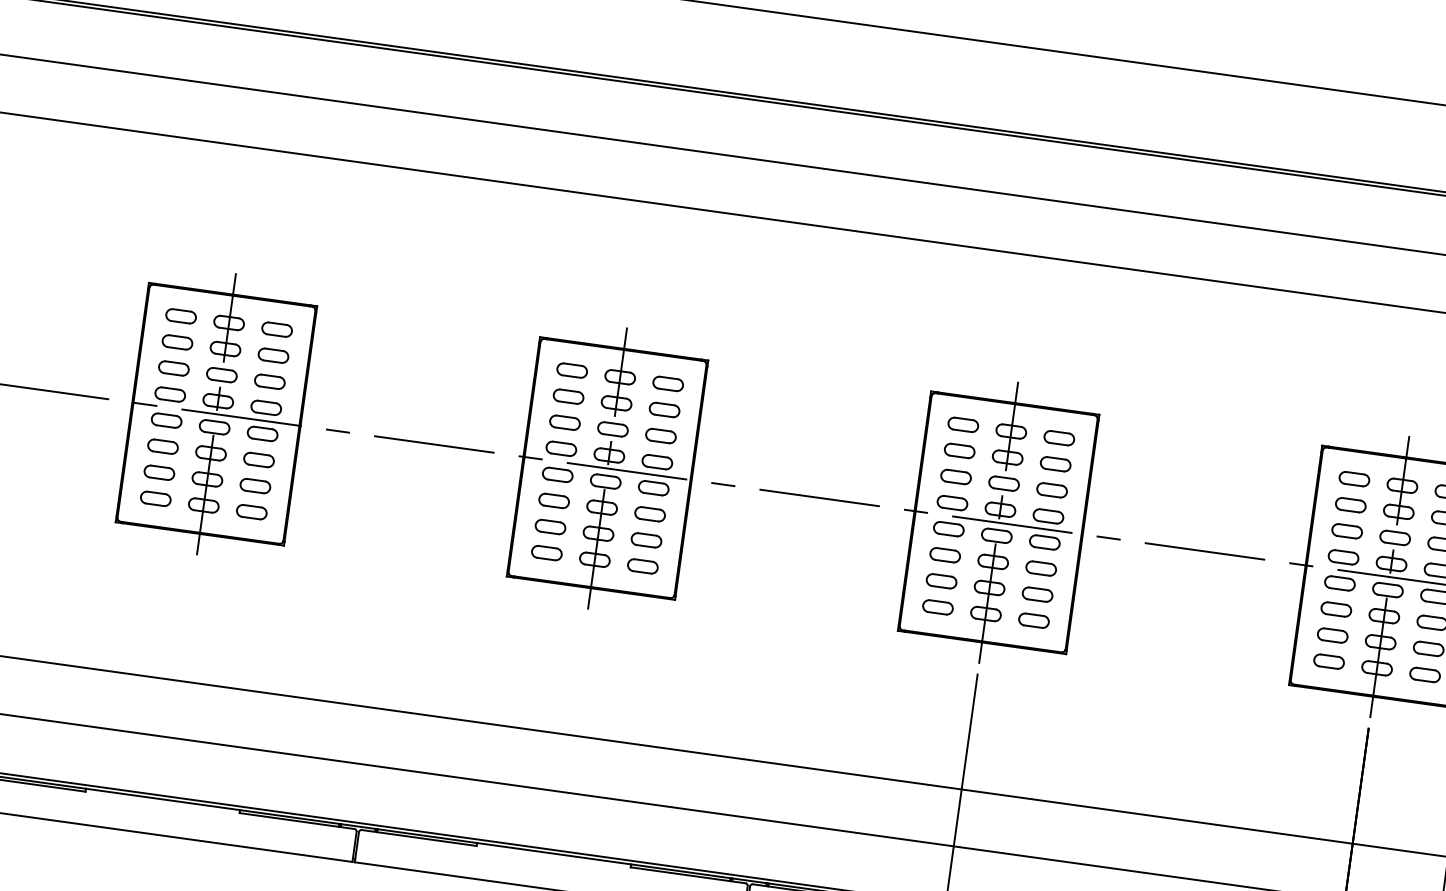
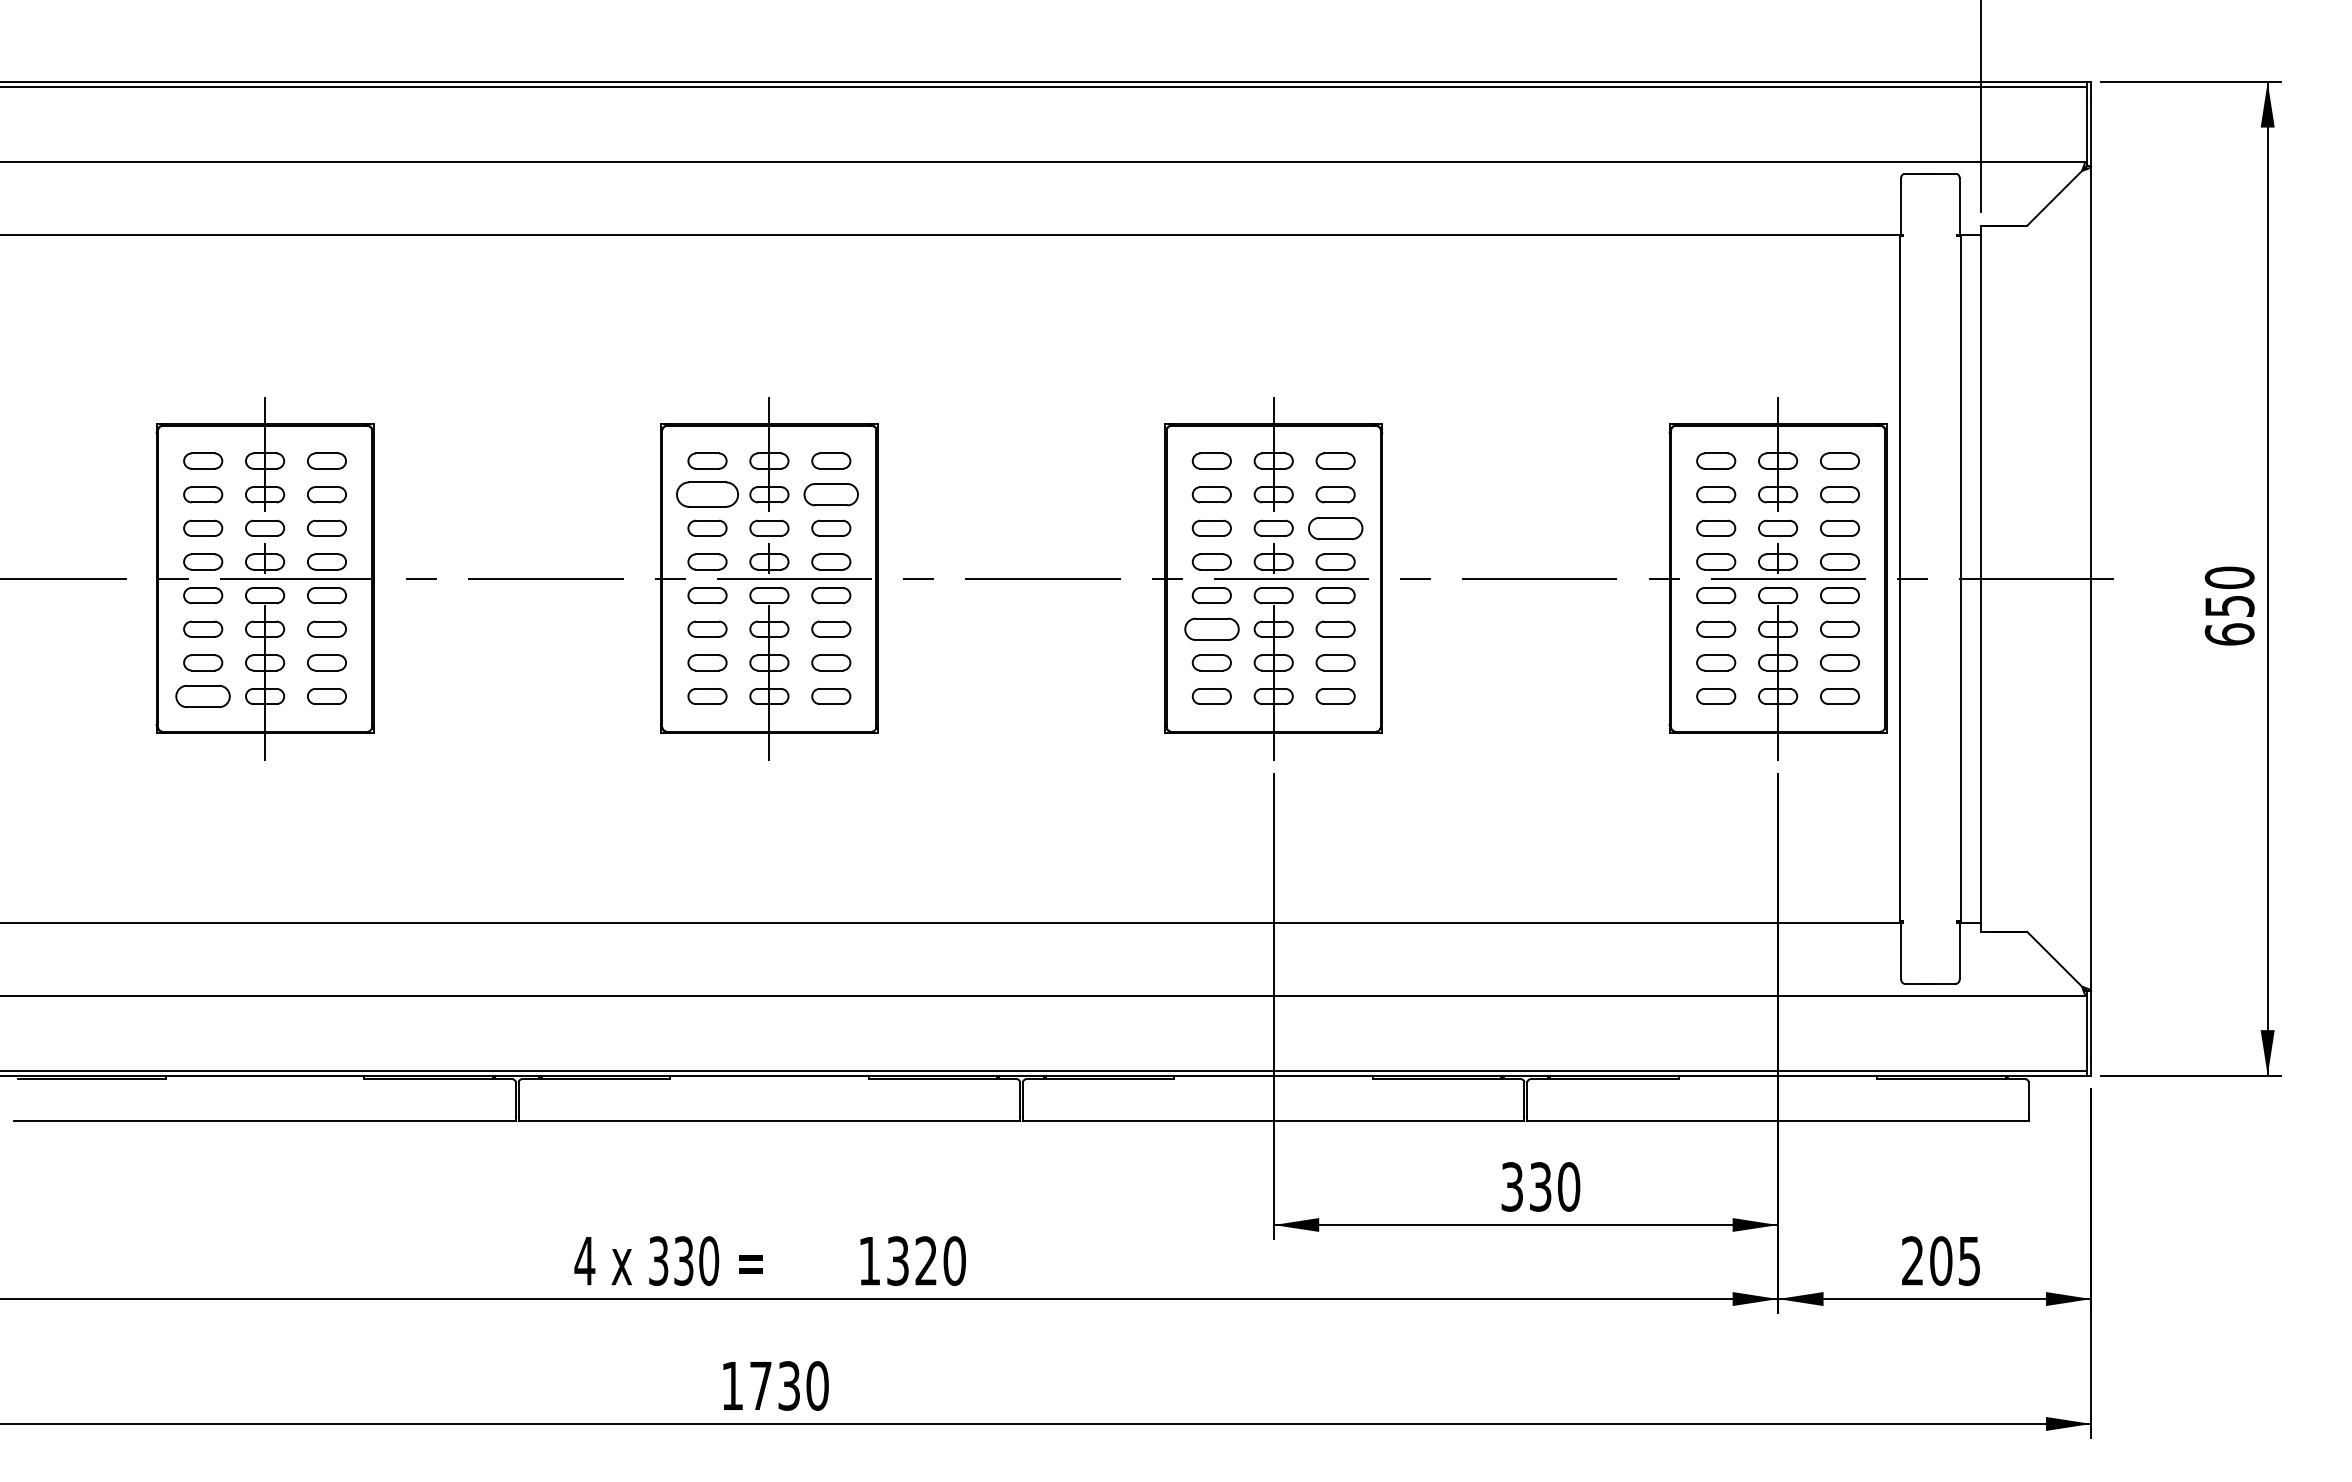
part: (568, 396) -> (707, 494), size x1.6
part: (664, 409) -> (831, 494), size x1.4
part: (1052, 489) -> (1335, 527), size x1.4
part: (156, 498) -> (203, 696), size x1.4
part: (945, 554) -> (1211, 628), size x1.4

